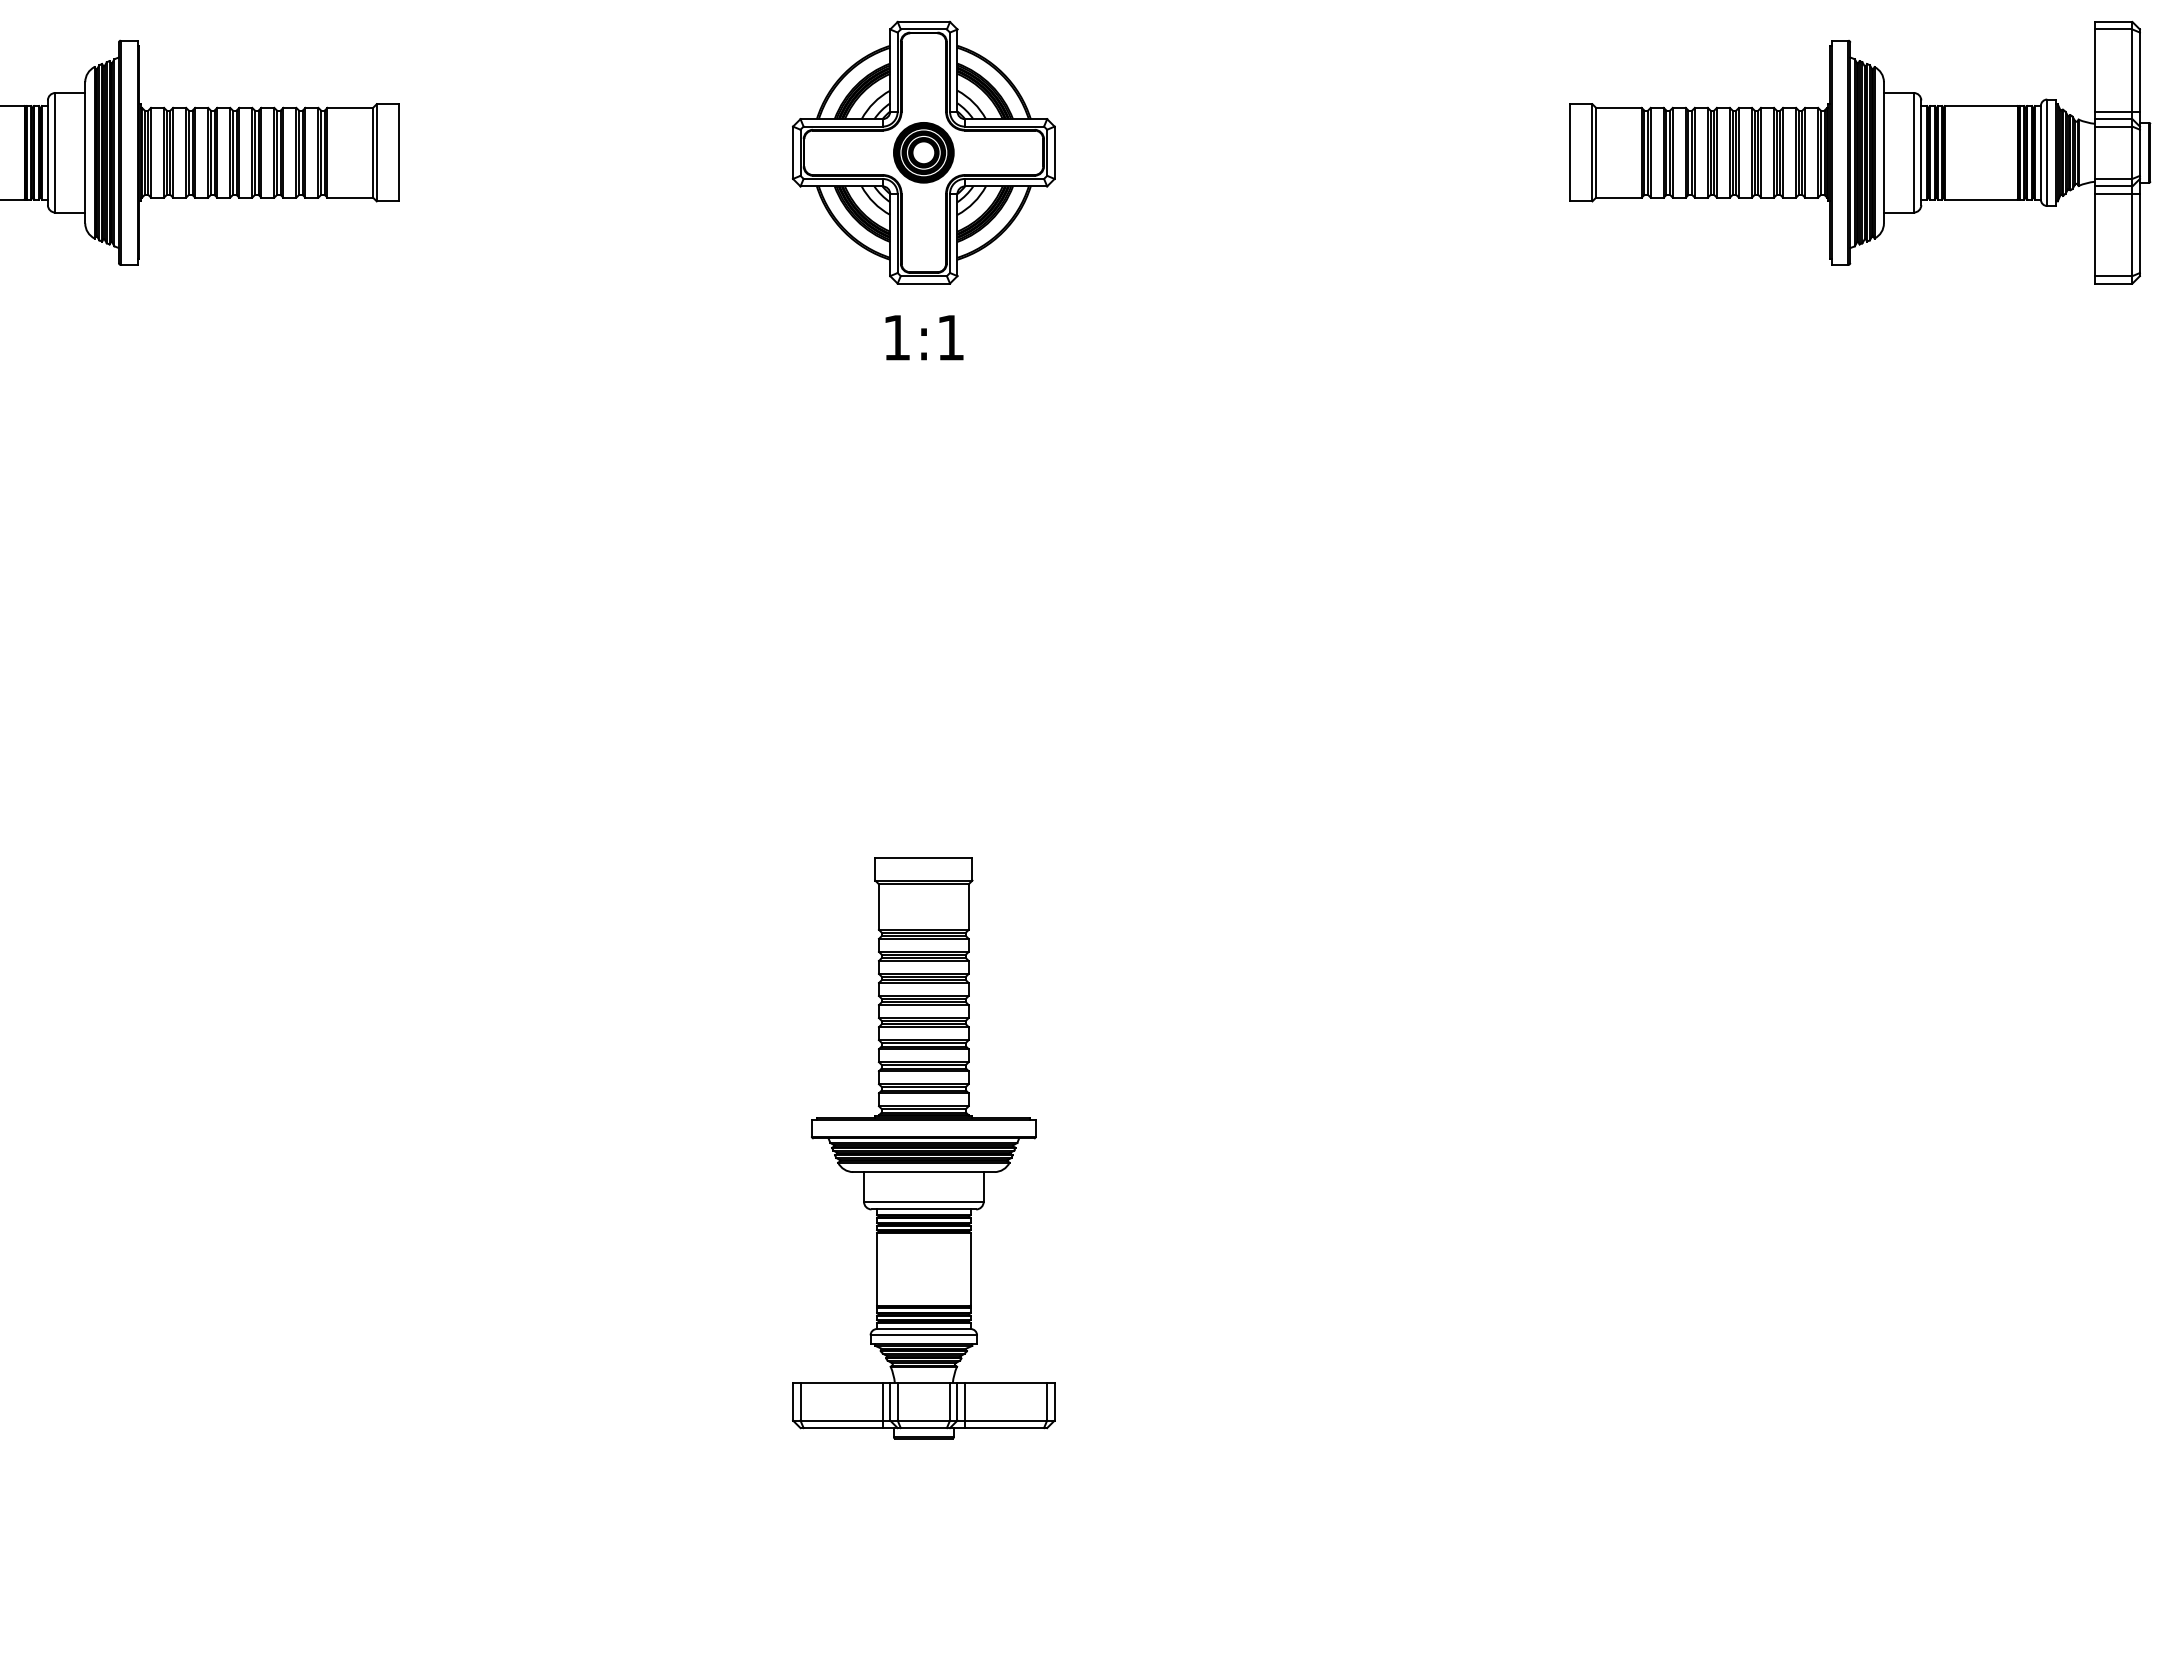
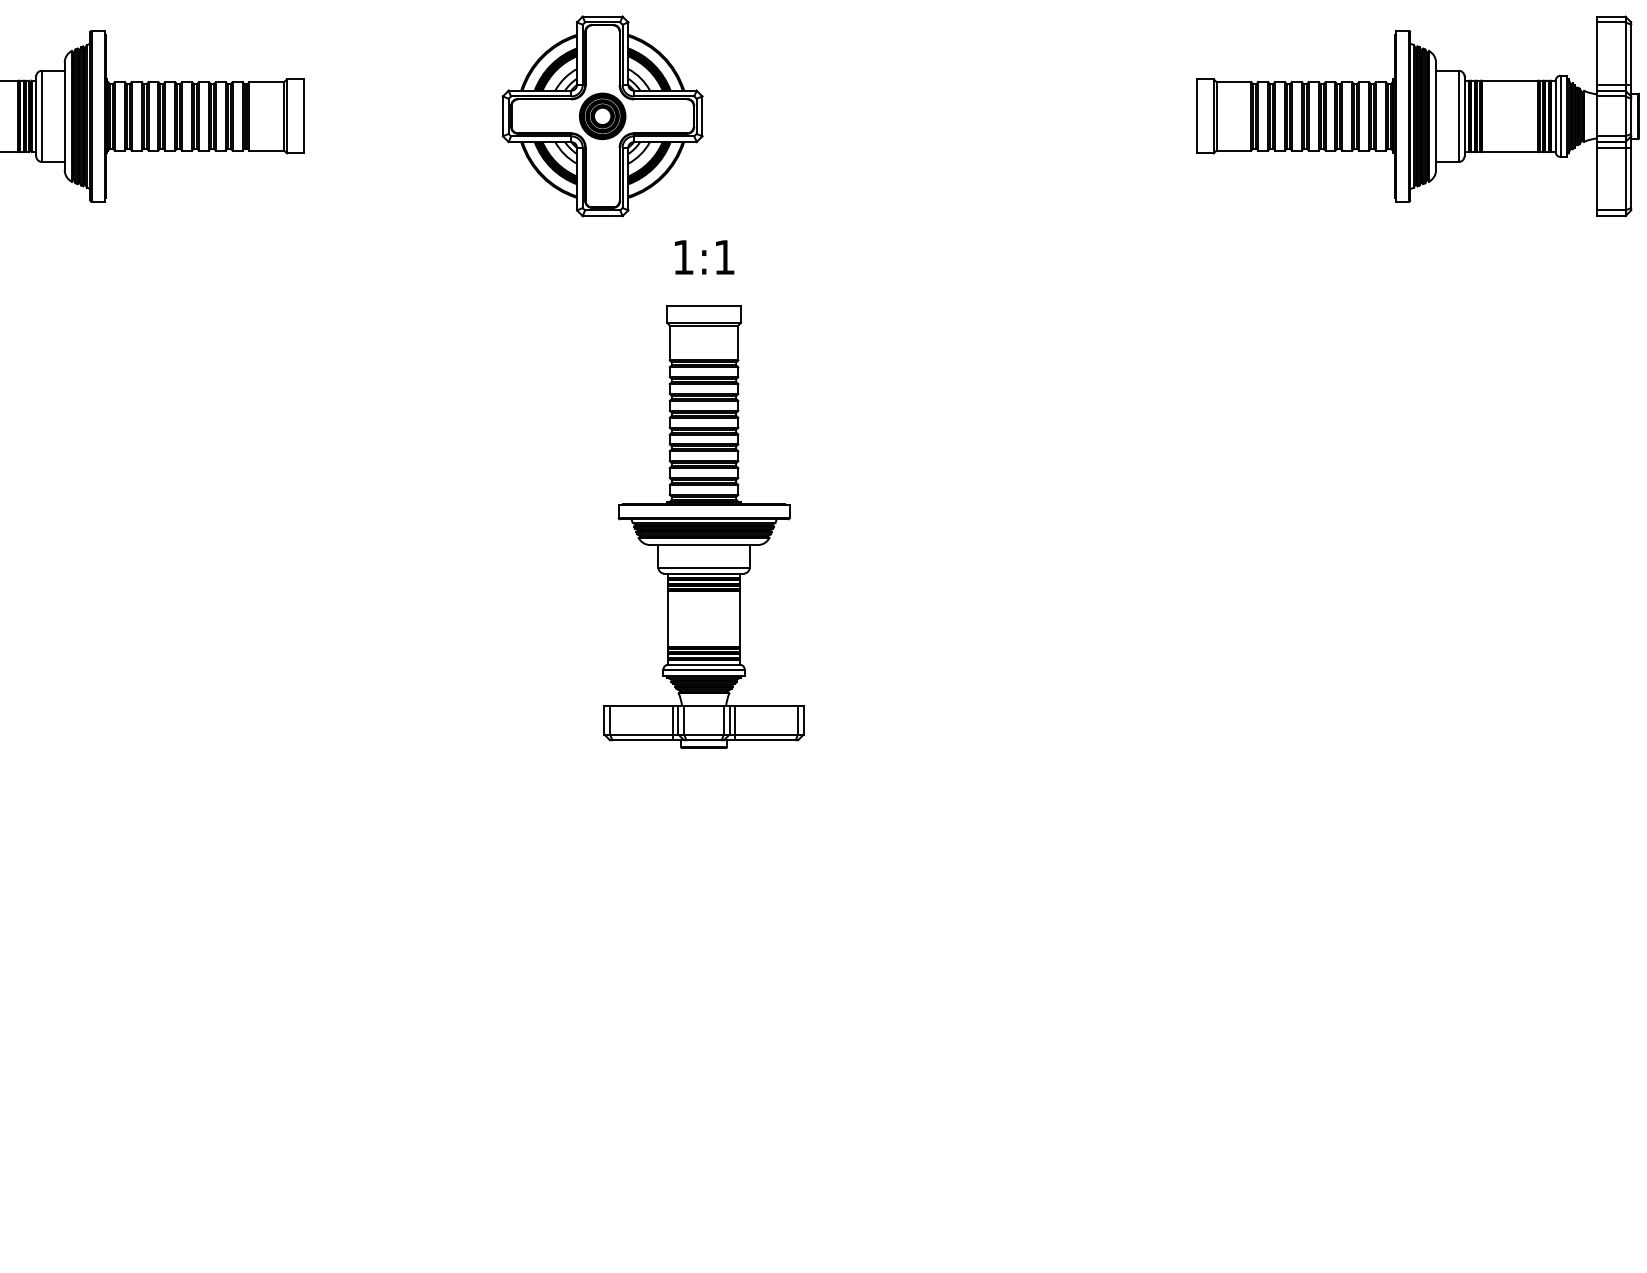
part: (923, 152) -> (602, 116), moved
part: (923, 1148) -> (703, 527), moved

